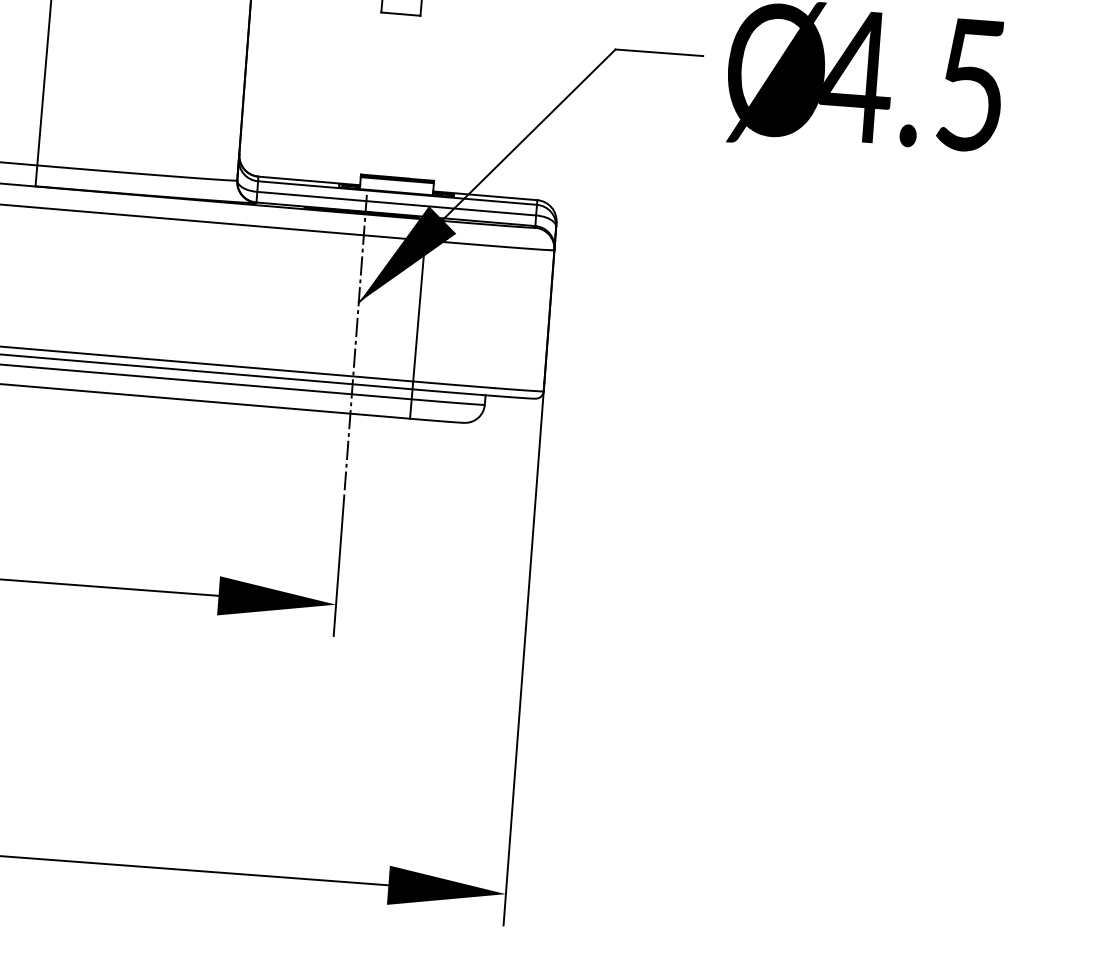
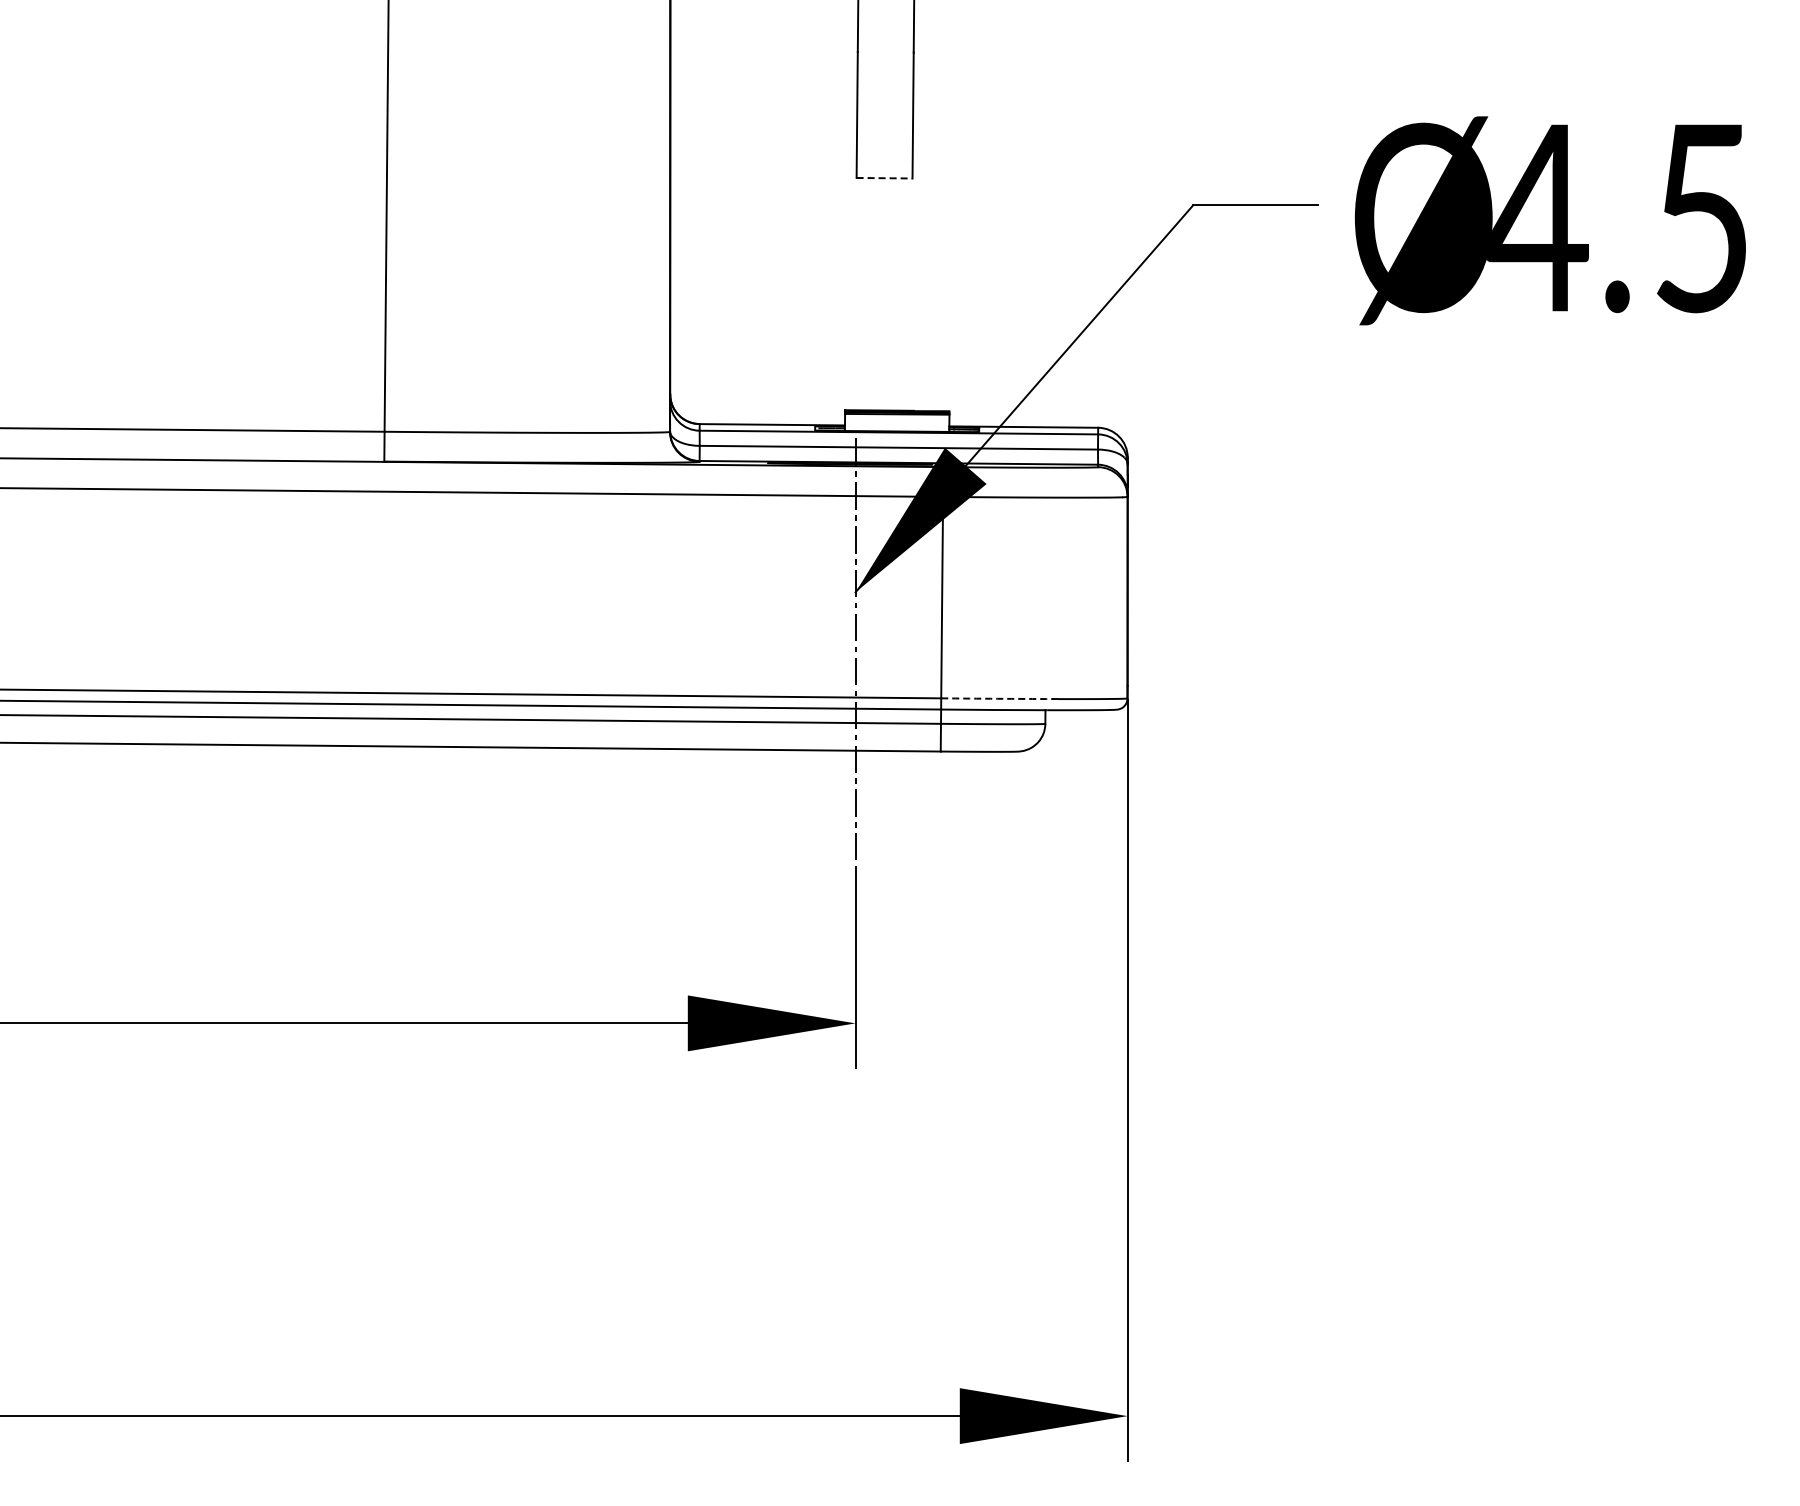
line: (400, 14) -> (884, 178), solid -> dashed
arc: (452, 384) -> (997, 698), solid -> dashed

